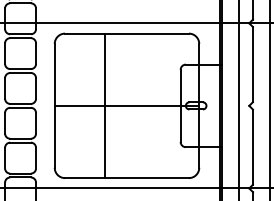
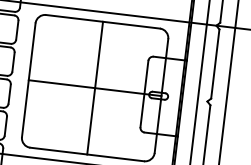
line: (105, 105) -> (95, 87), moved

